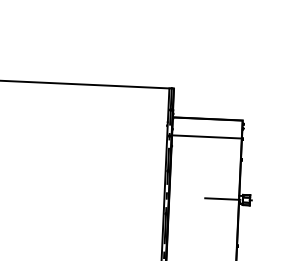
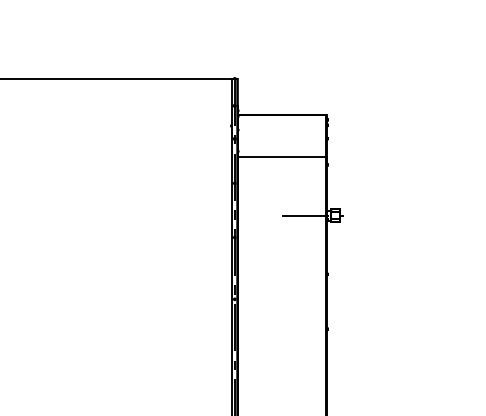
line: (206, 136) -> (281, 156), moved

